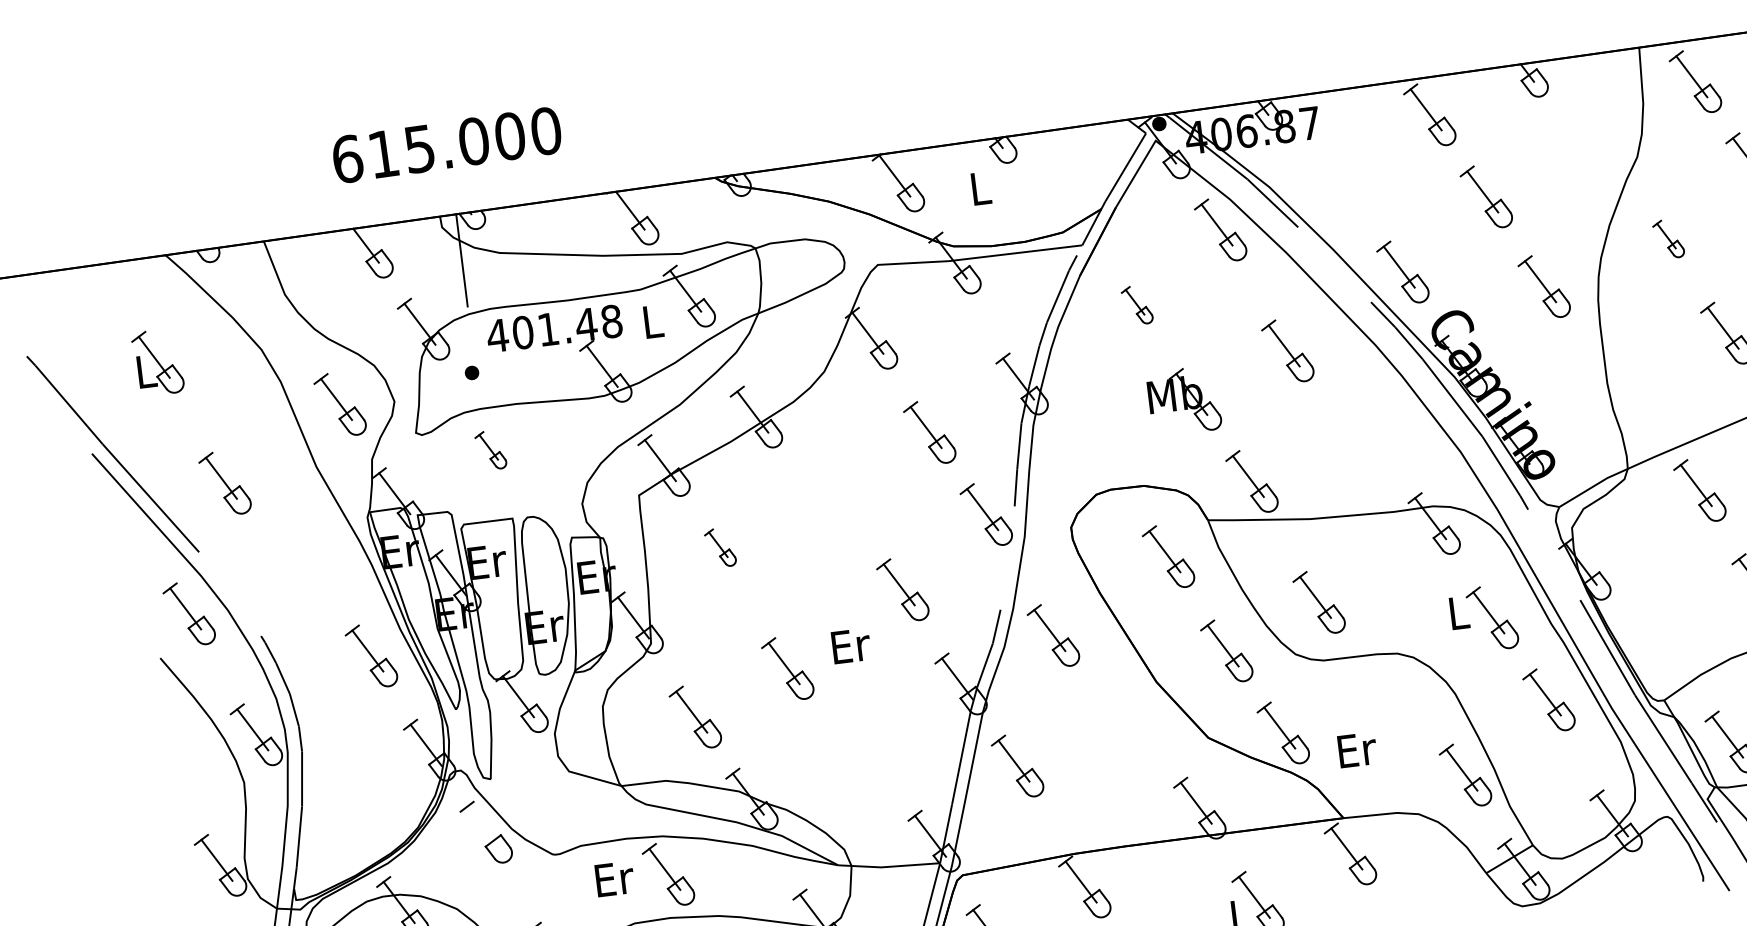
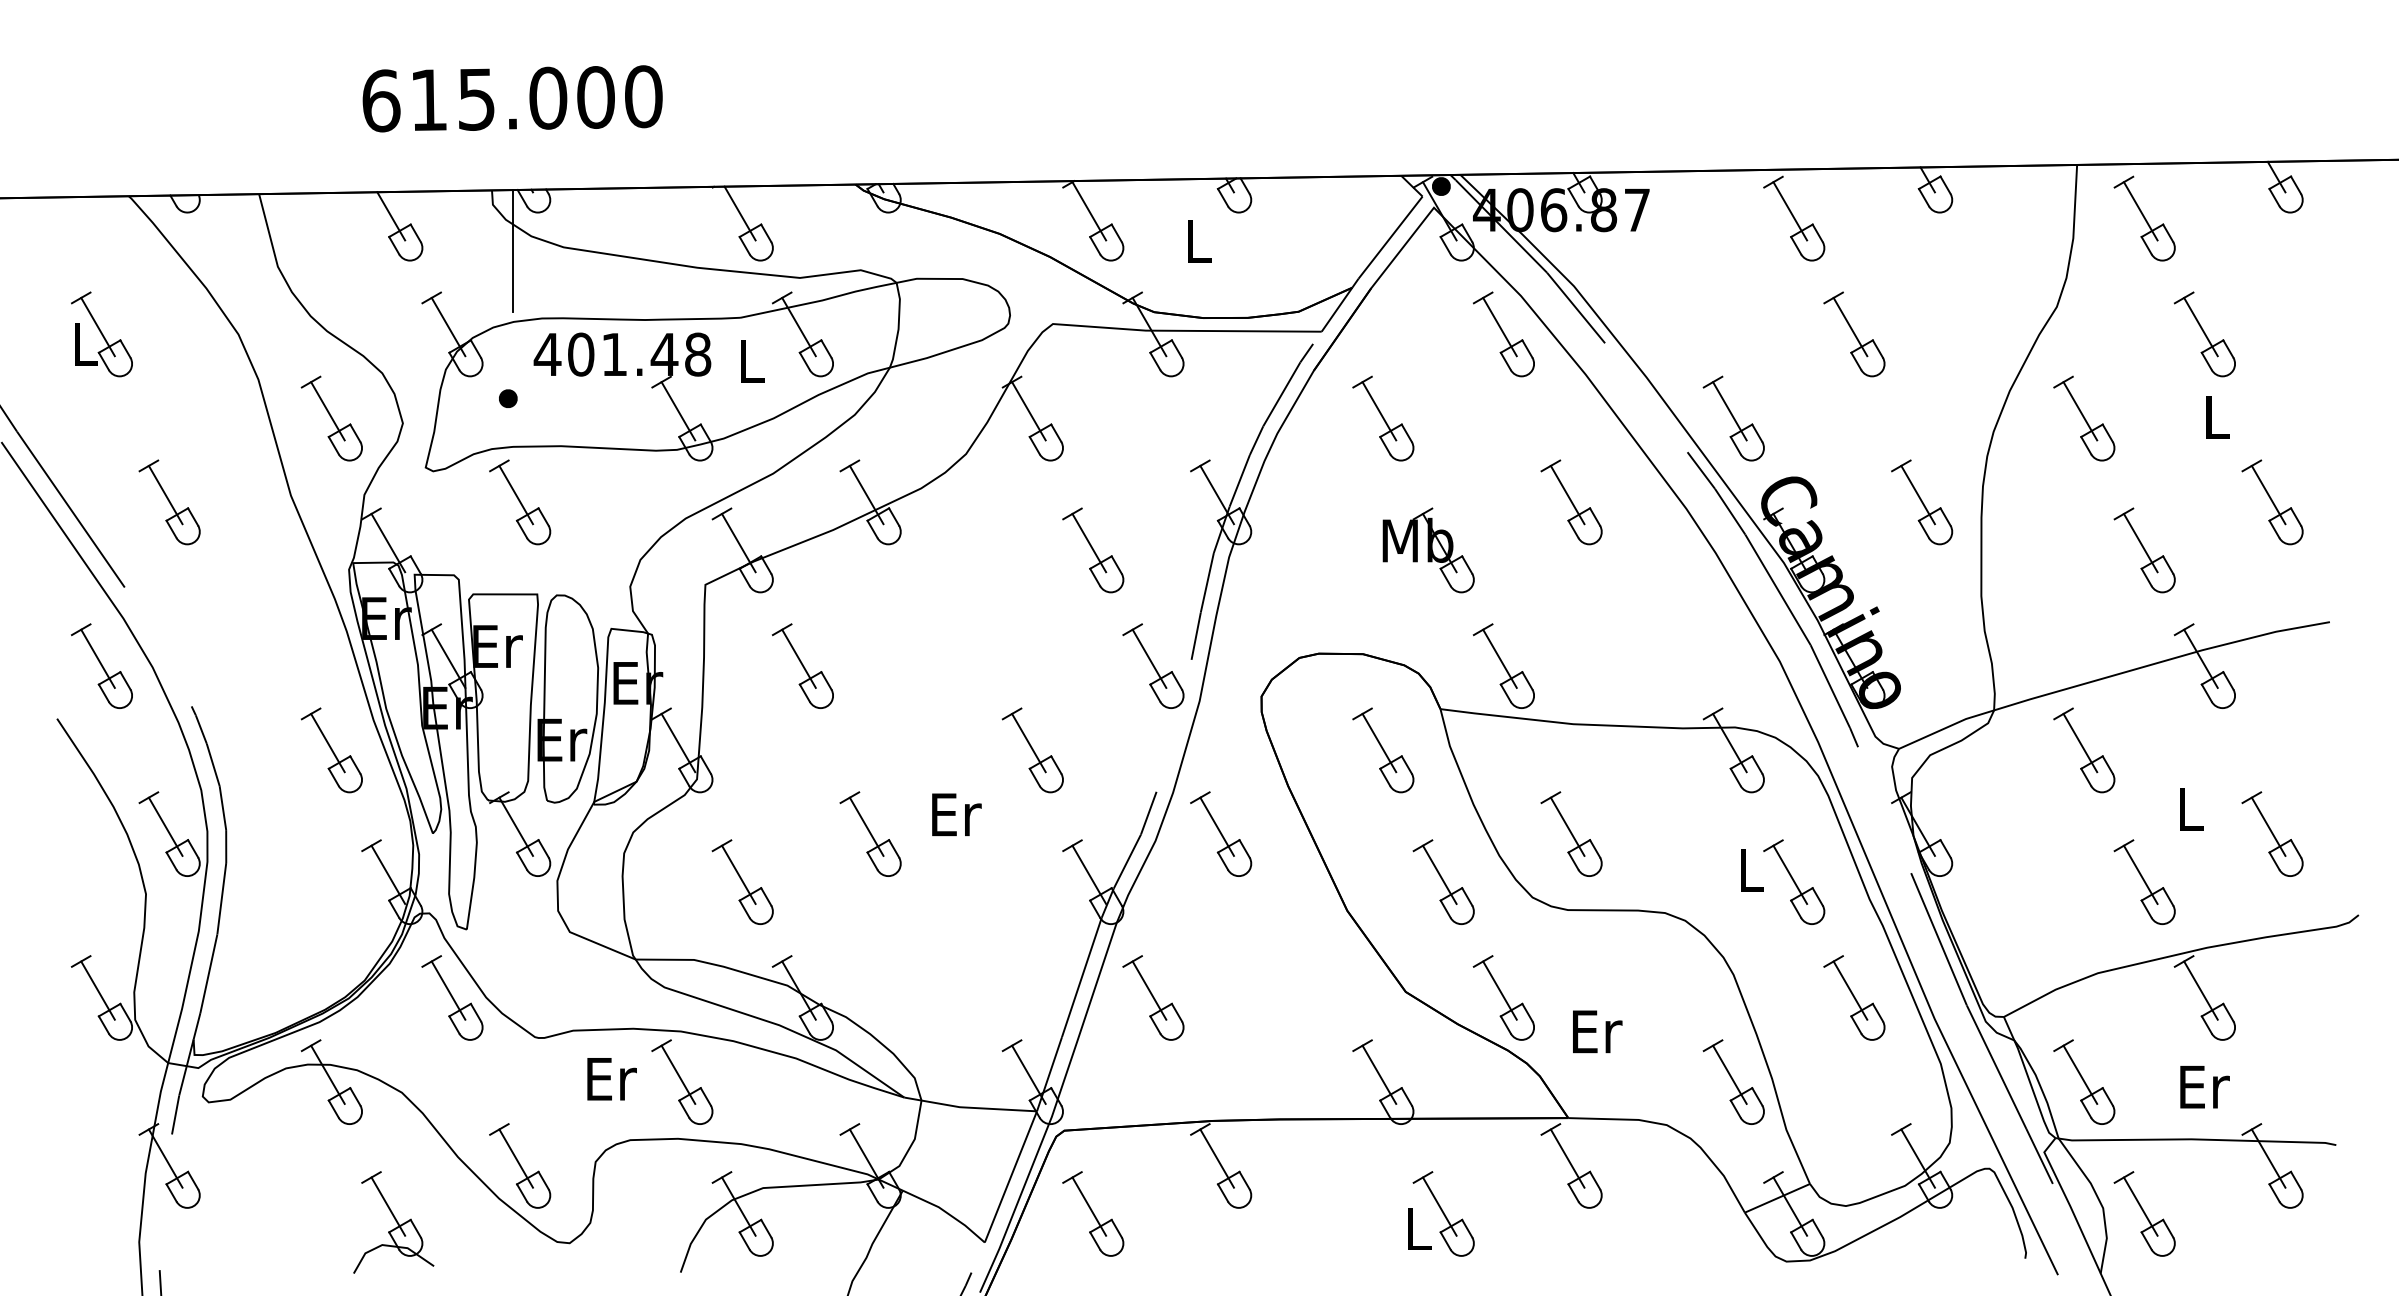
part: (1668, 239) -> (2084, 418), size x1.67
part: (1544, 286) -> (1922, 502), moved
part: (1137, 305) -> (1383, 418), size x1.67
part: (491, 450) -> (520, 502), size x1.67
part: (720, 547) -> (802, 665), size x1.67
line: (482, 827) -> (448, 990), added

